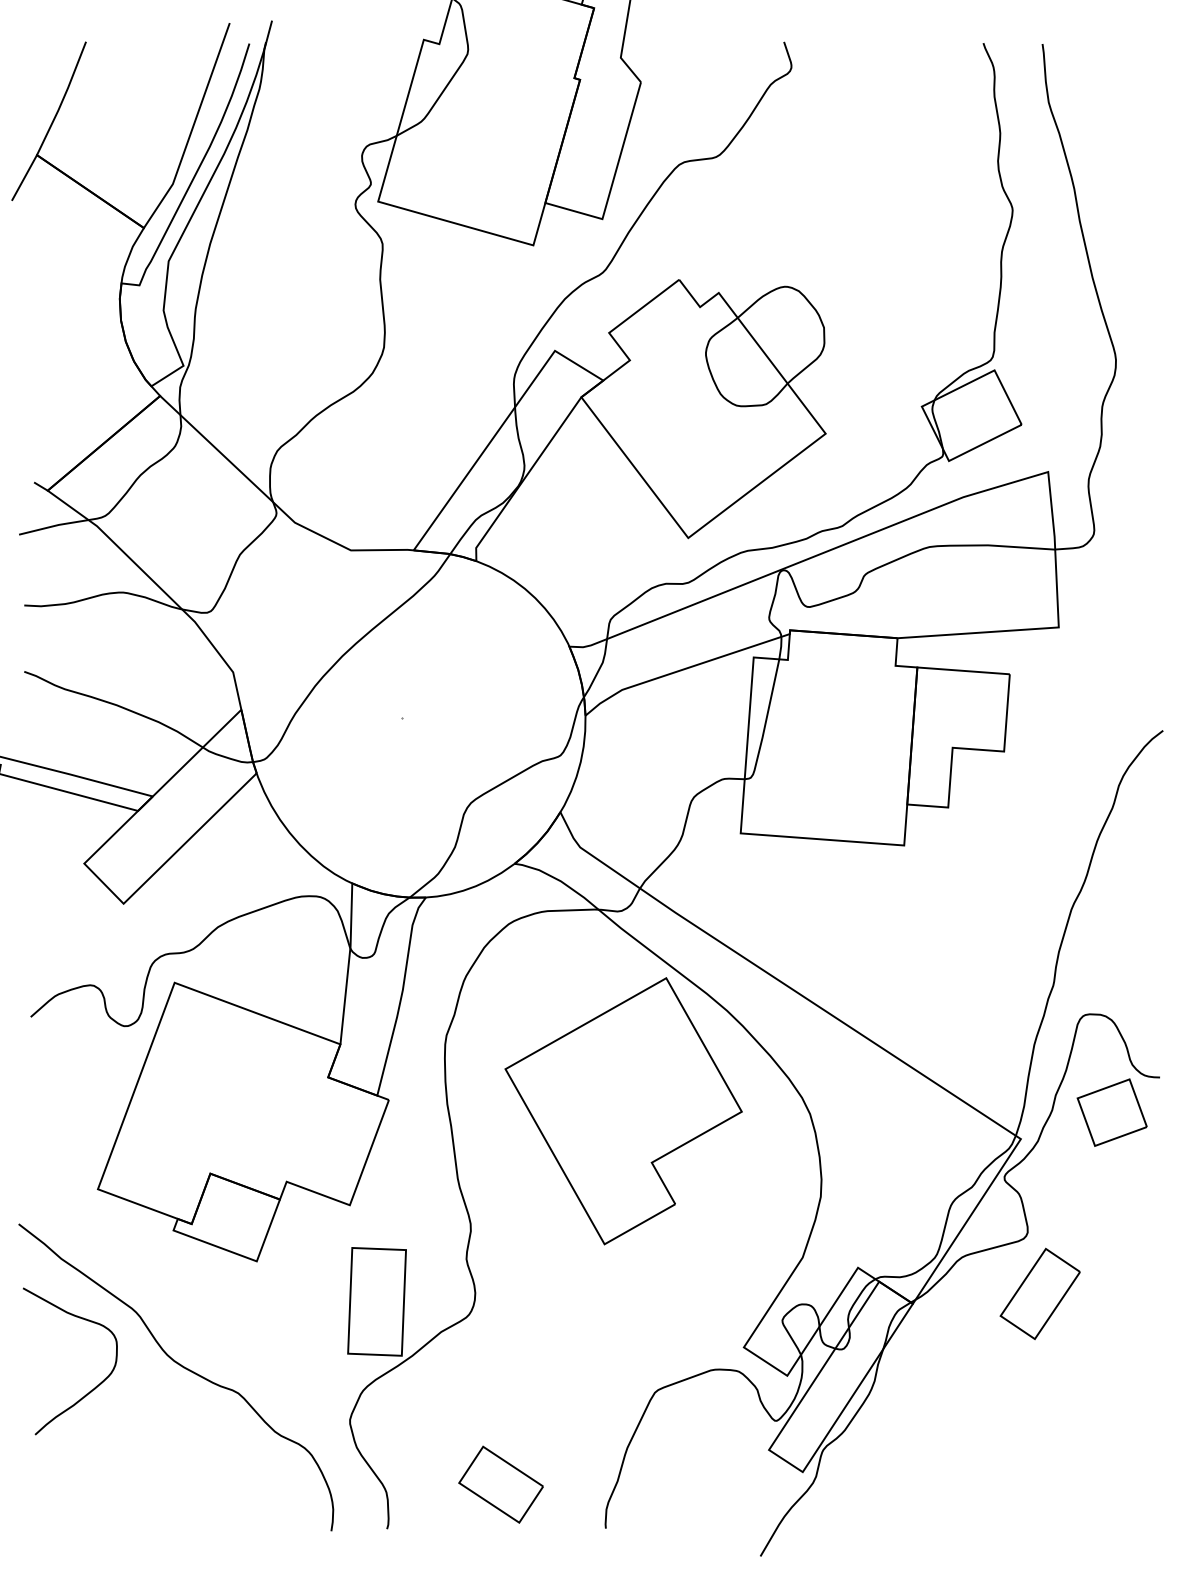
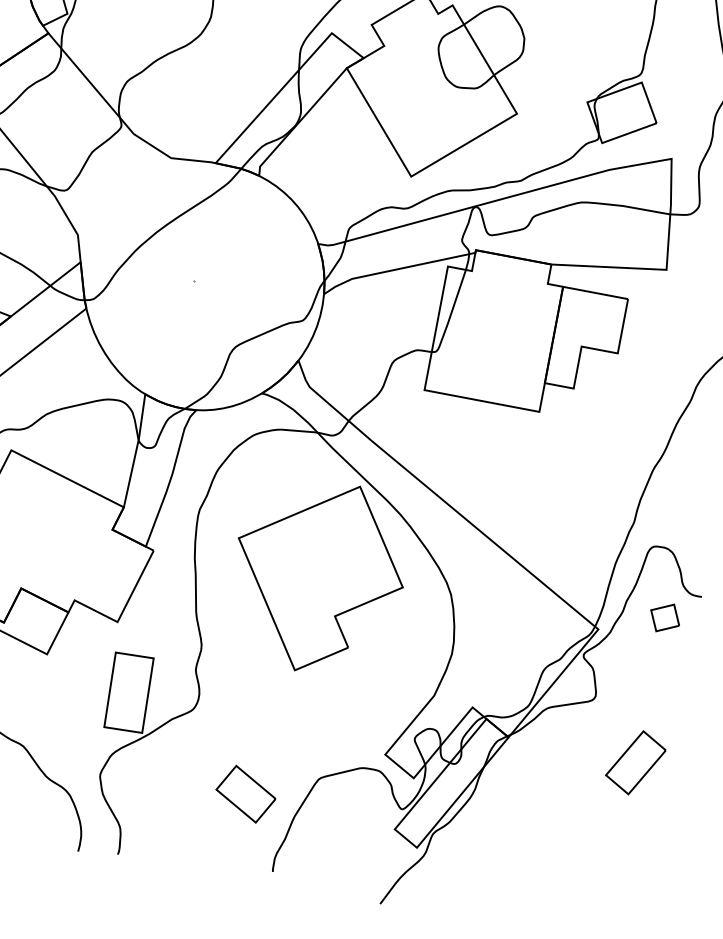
part: (1111, 1112) -> (664, 617), size x0.6
part: (1039, 1293) -> (635, 762), moved
part: (500, 1484) -> (245, 794), moved

